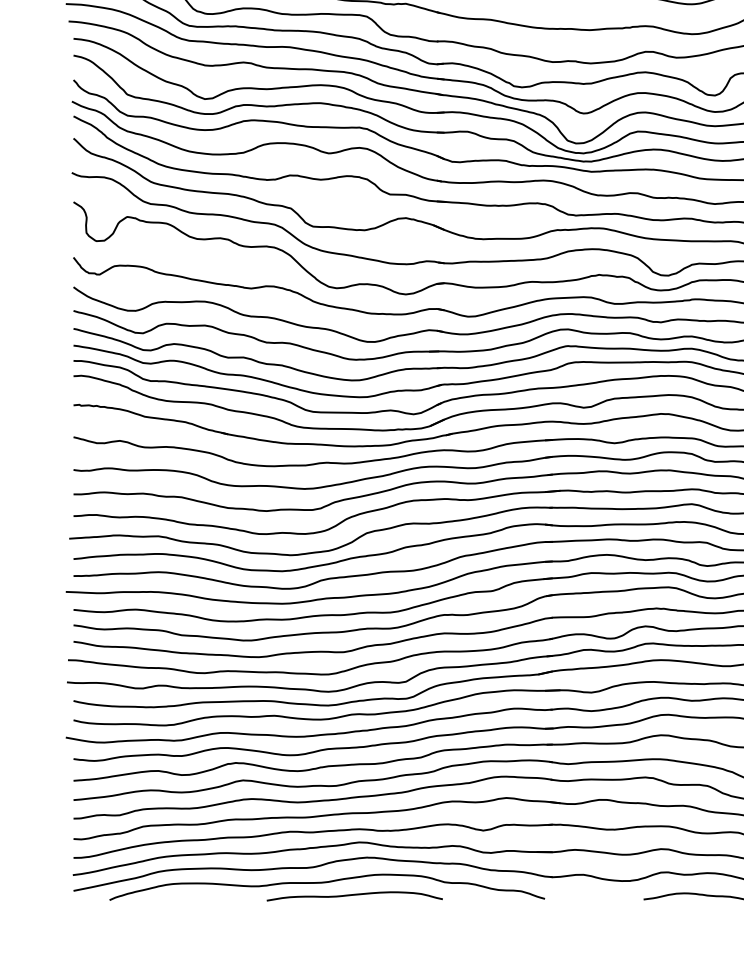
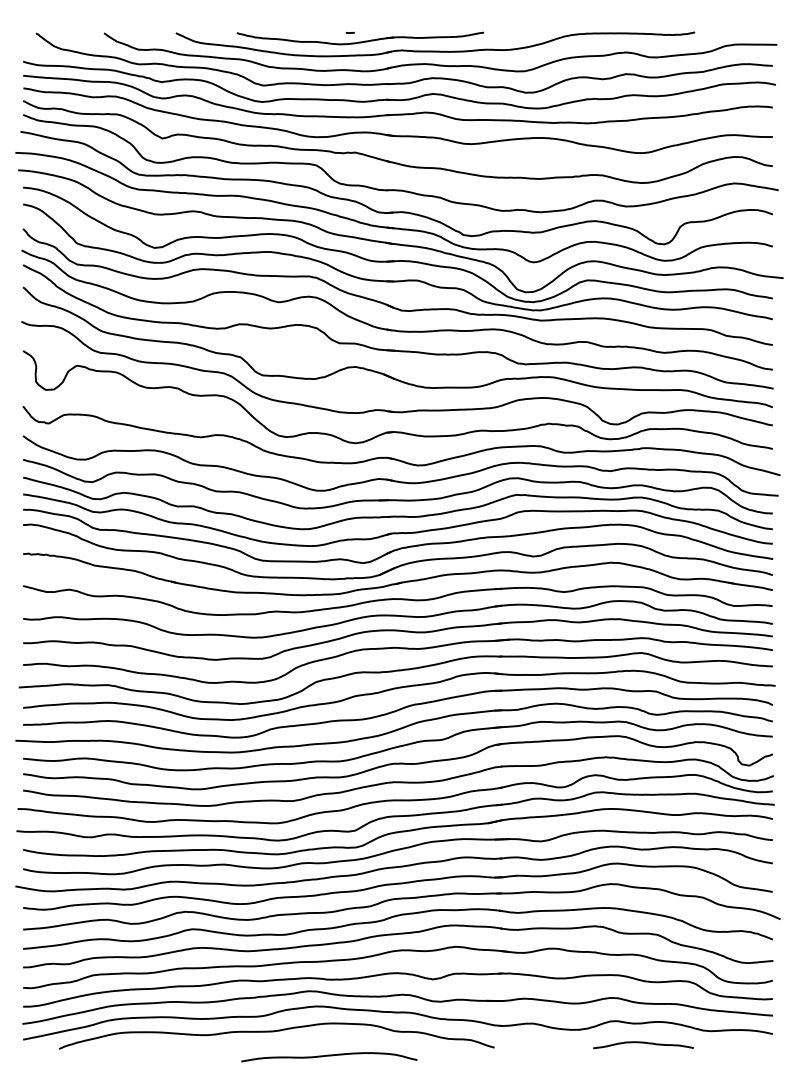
curve: (354, 895) -> (329, 1056), moved

